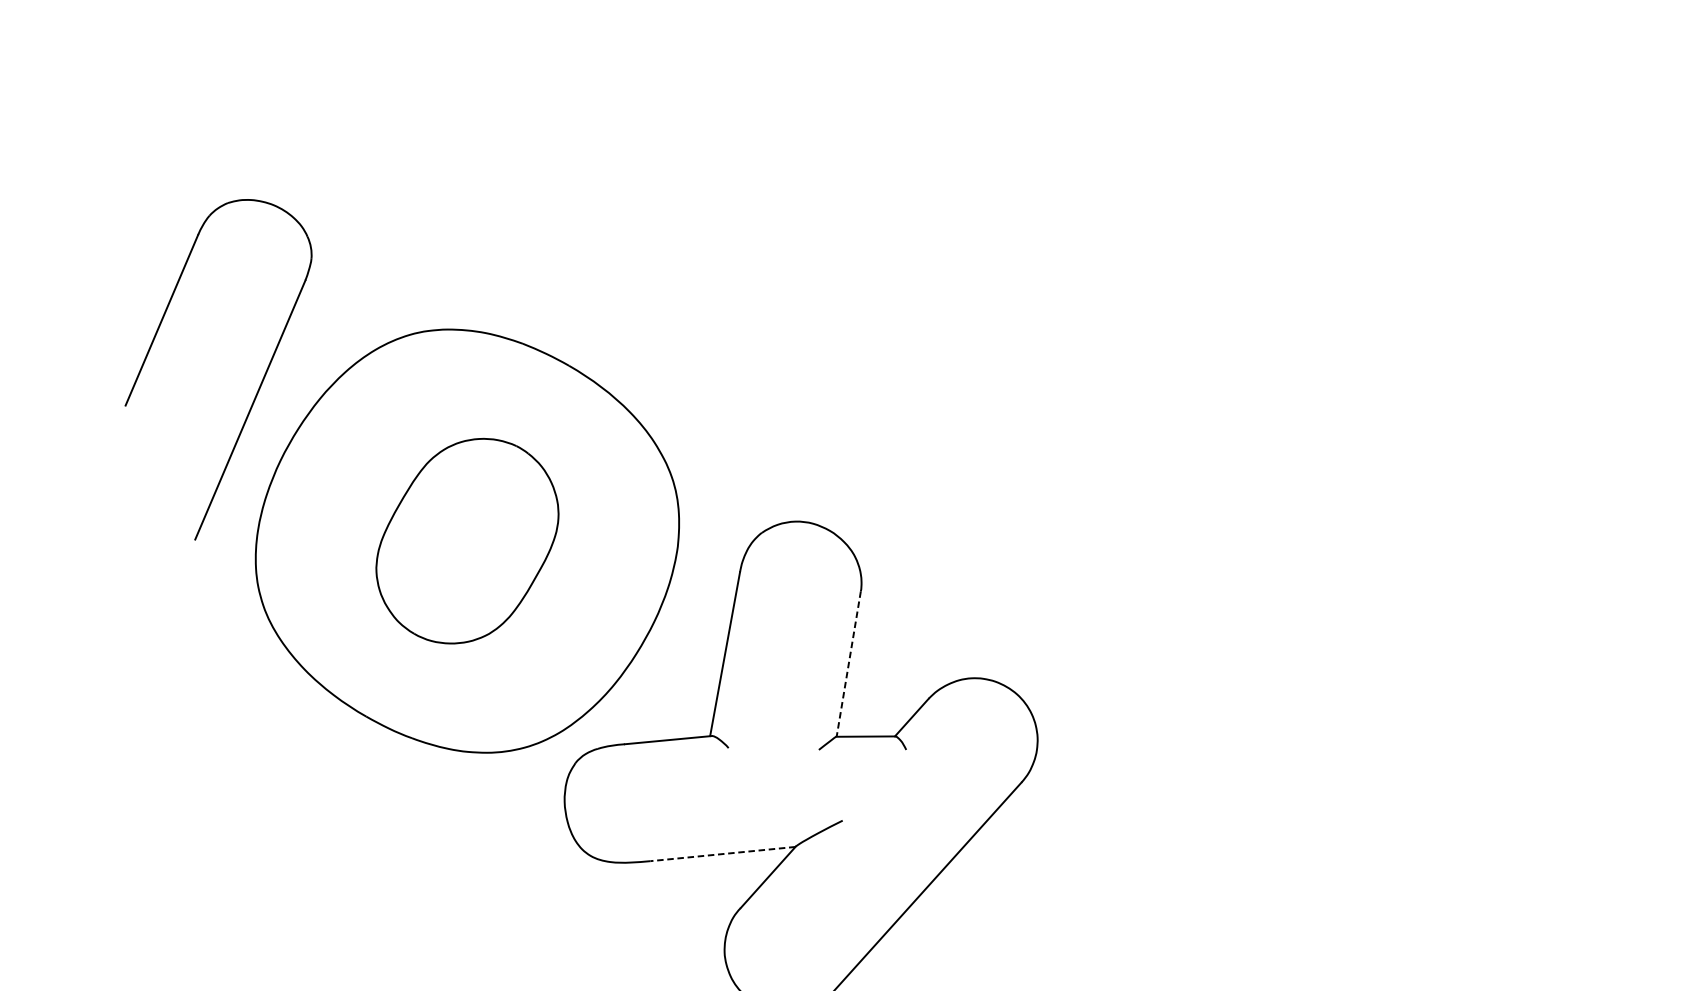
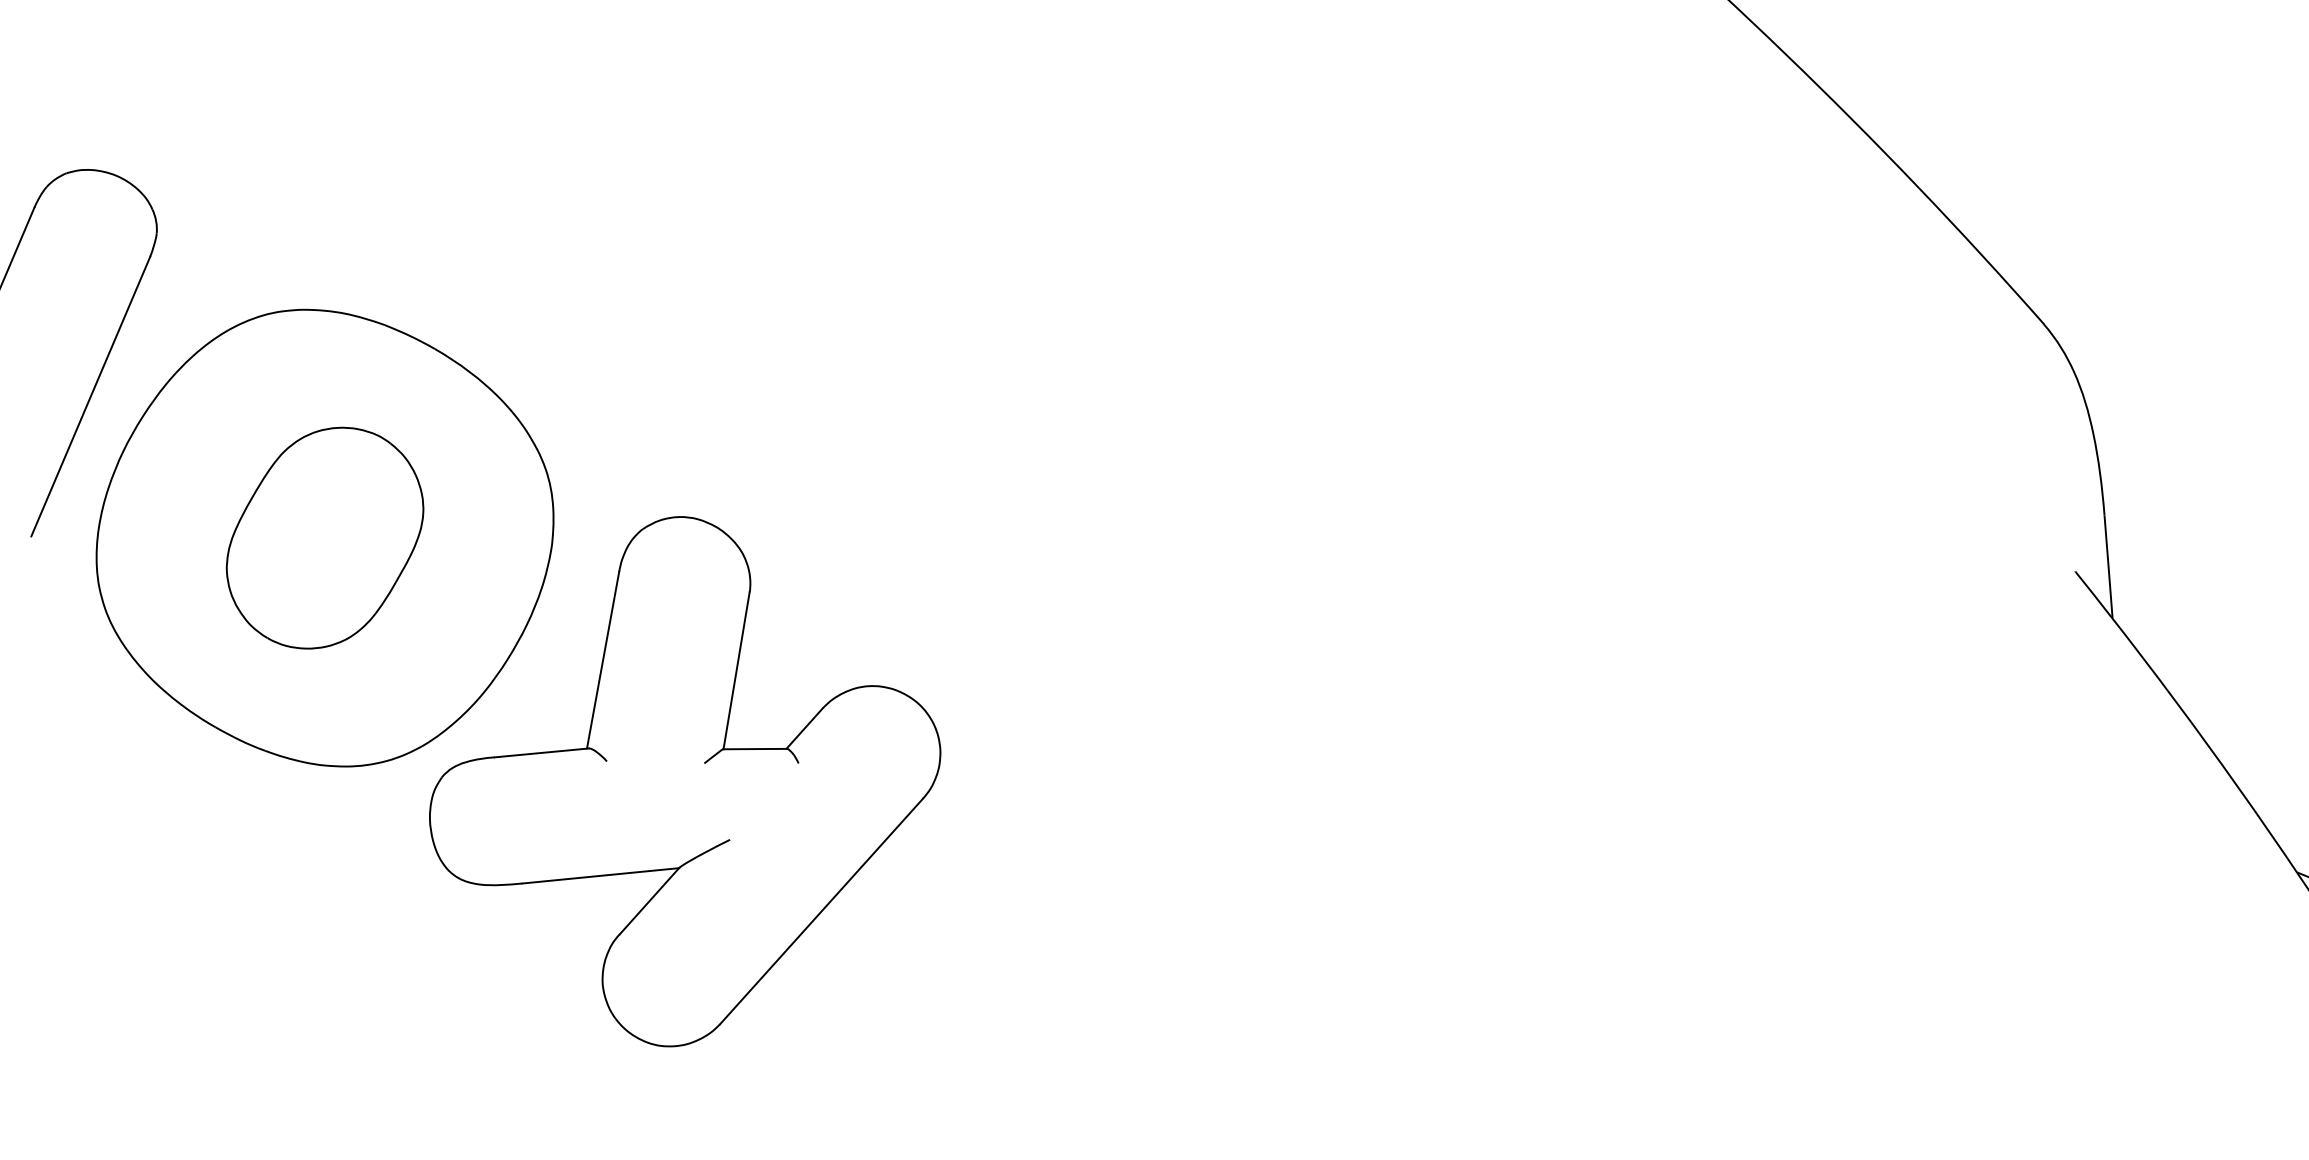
line: (848, 663) -> (736, 670), dashed -> solid
line: (722, 853) -> (600, 875), dashed -> solid

